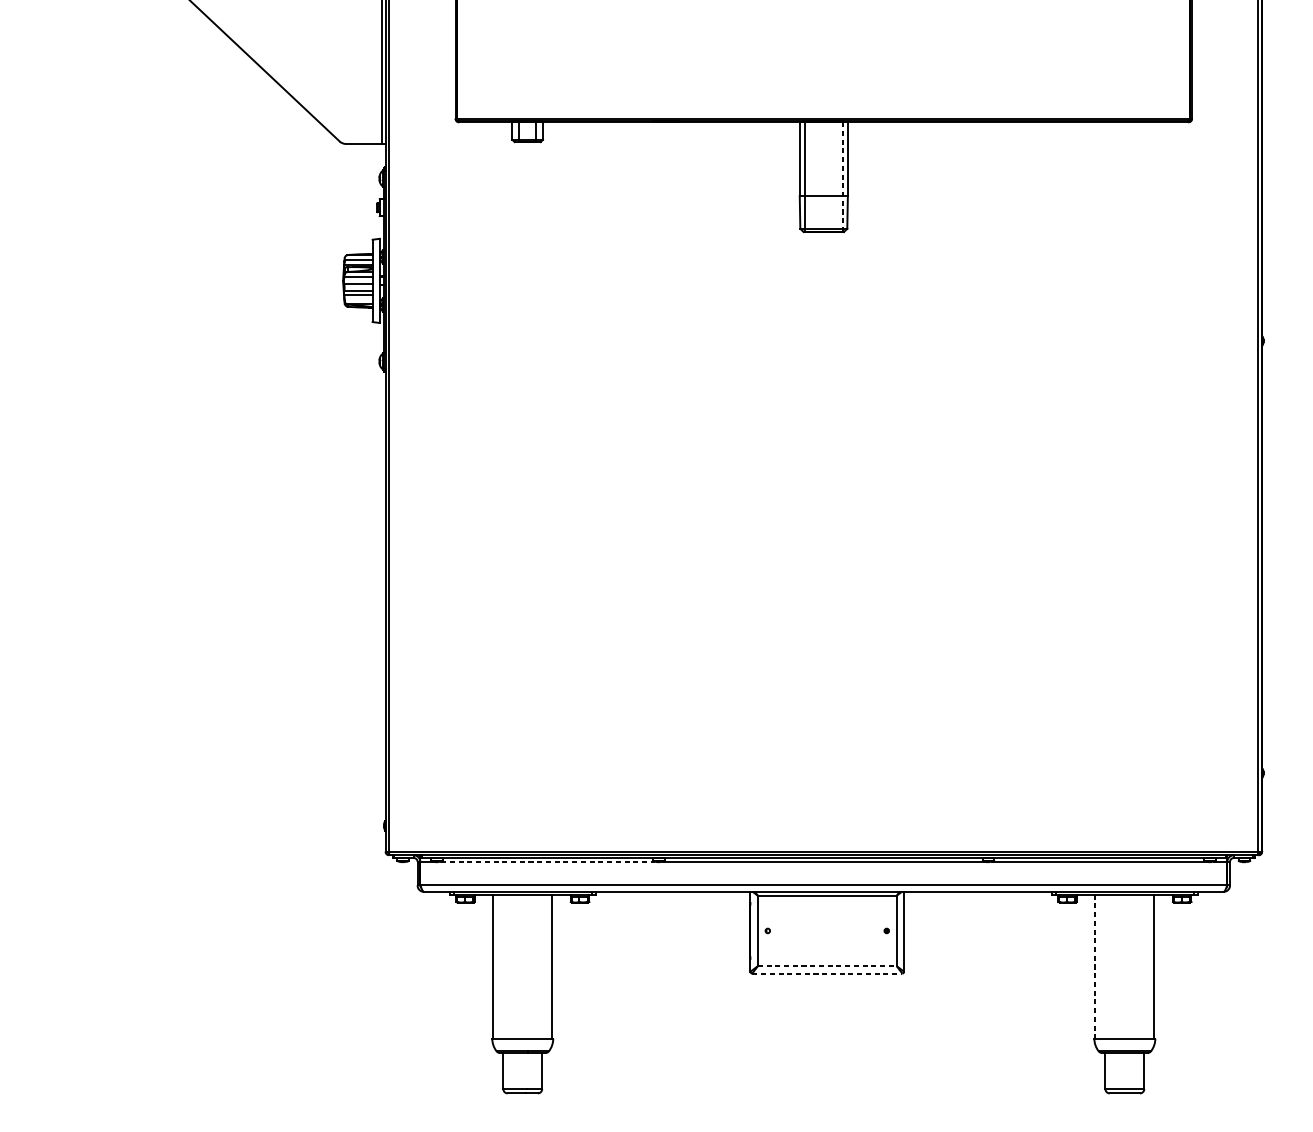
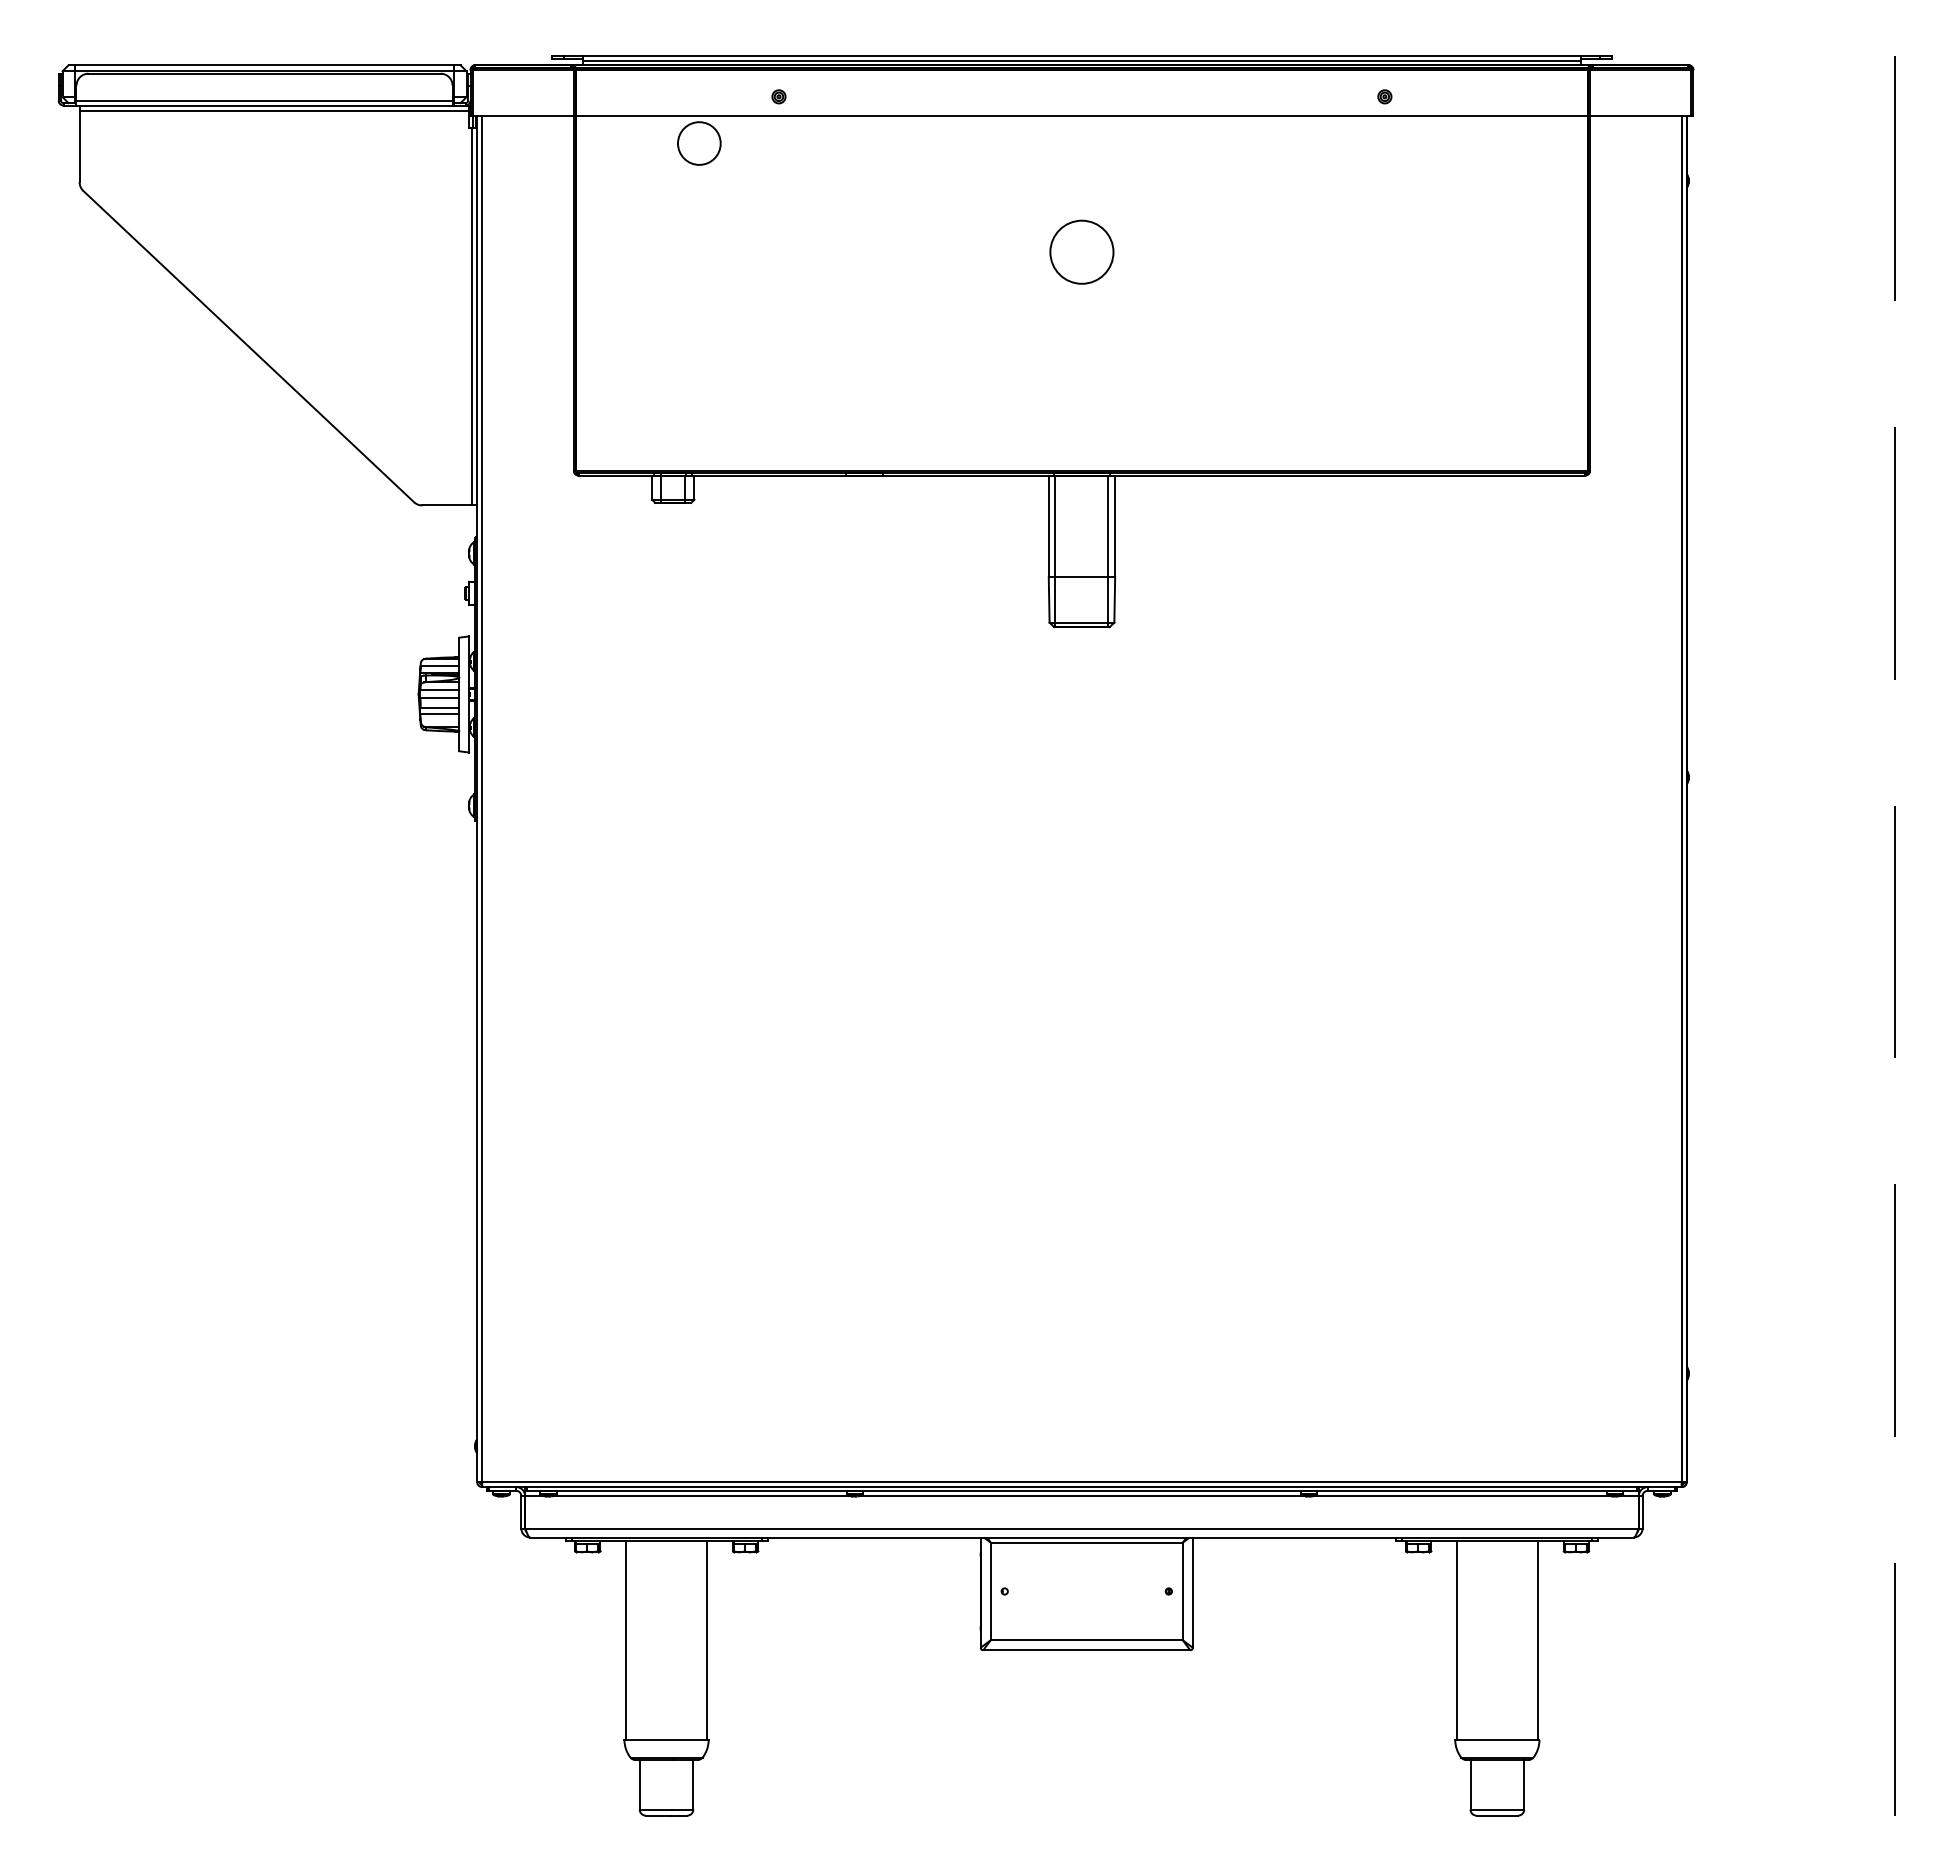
line: (843, 177) -> (1108, 551), dashed -> solid
line: (548, 862) -> (701, 1496), dashed -> solid
line: (827, 966) -> (1086, 1640), dashed -> solid
line: (1095, 967) -> (1456, 1641), dashed -> solid
line: (827, 973) -> (1086, 1650), dashed -> solid

